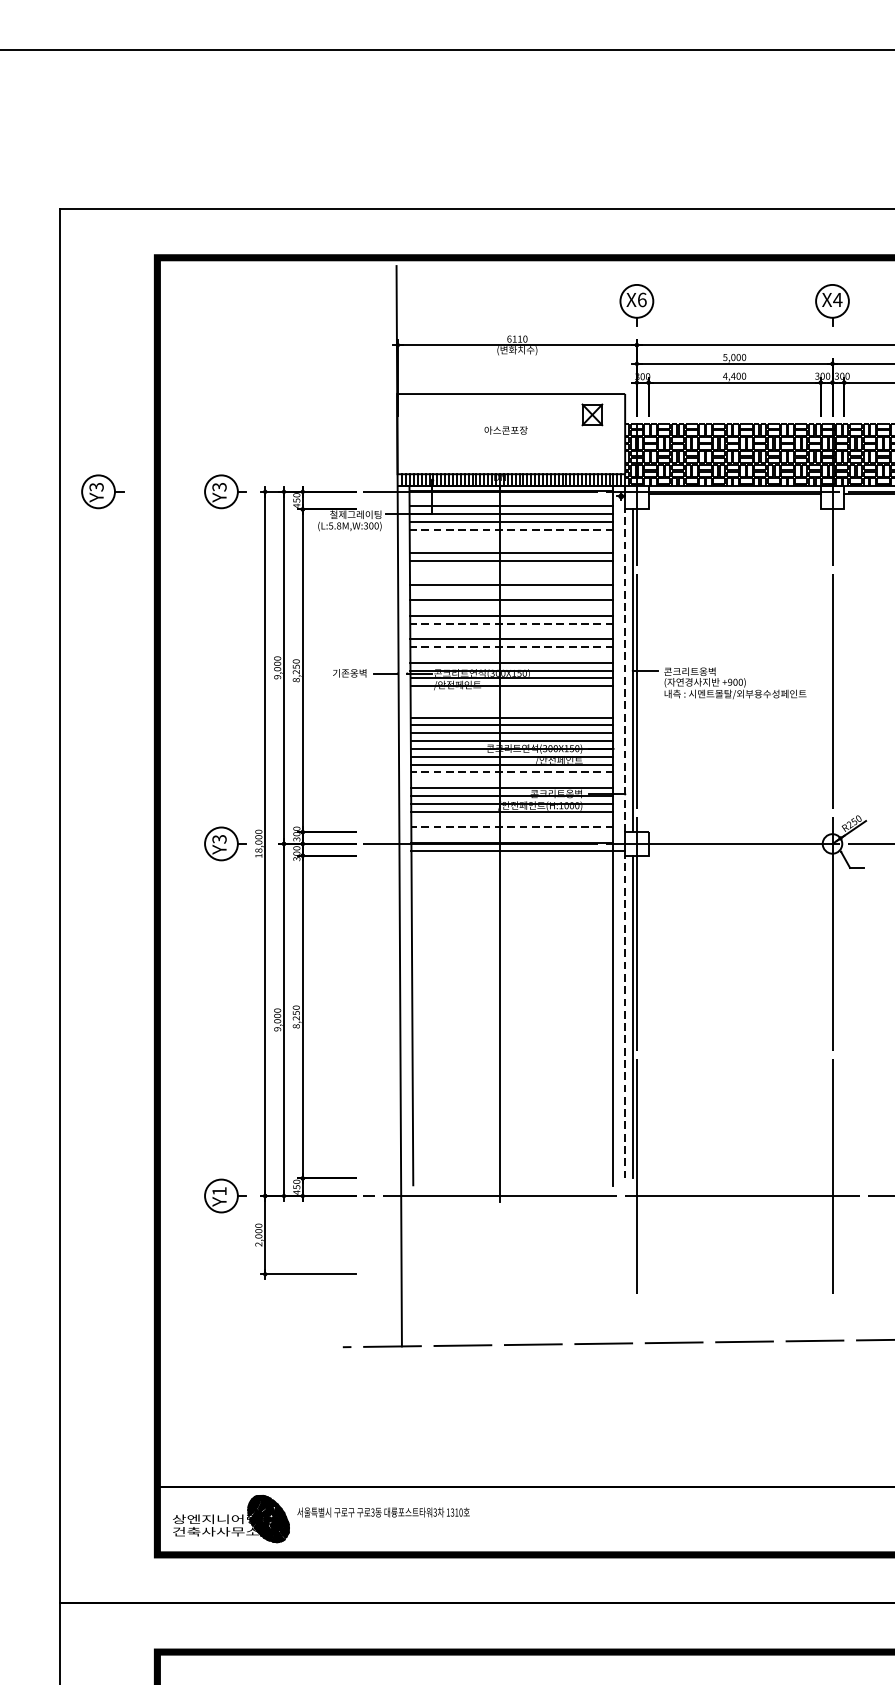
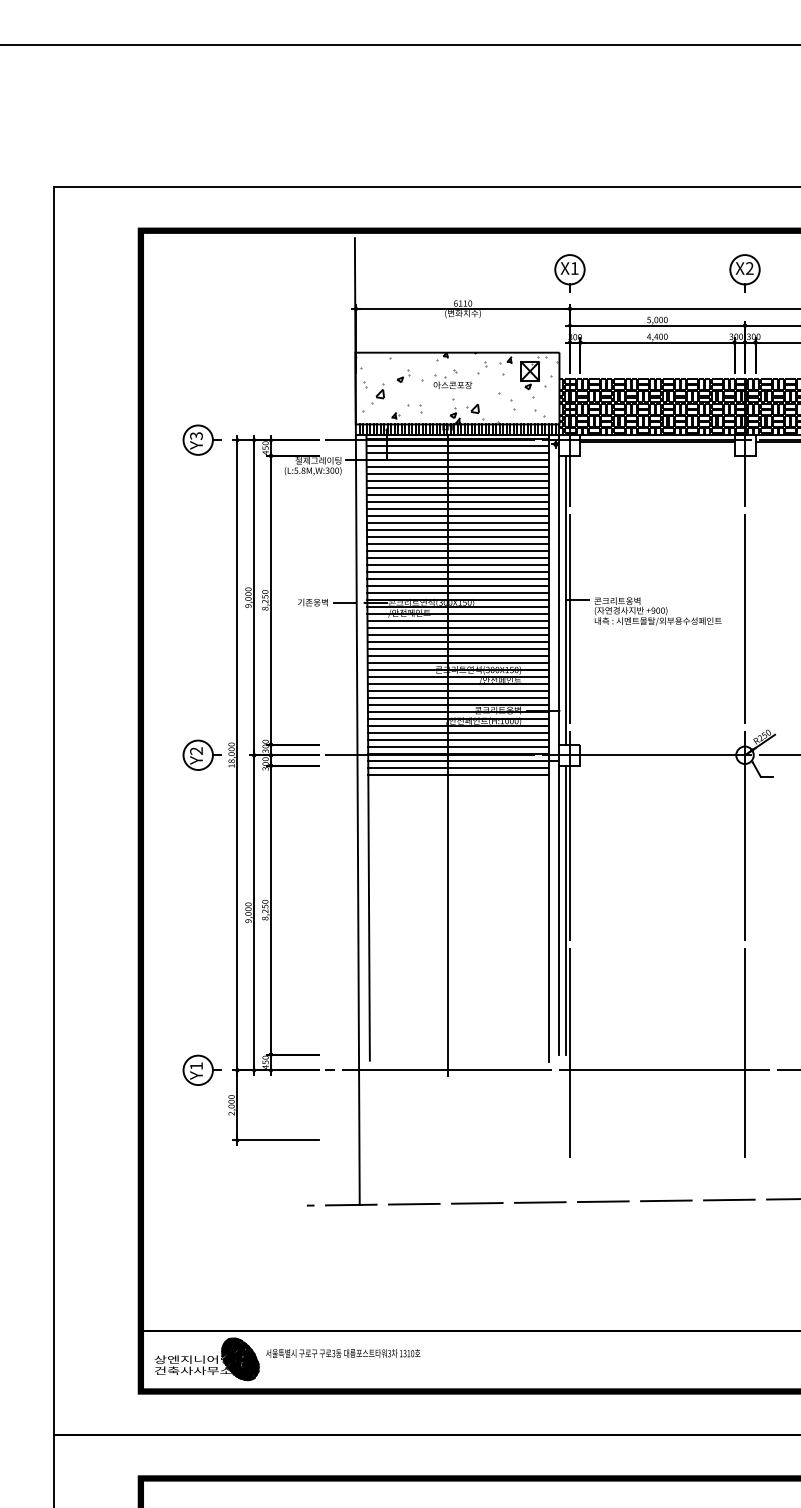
text: (641, 299) -> (574, 268), X6 -> X1
text: (837, 299) -> (749, 268), X4 -> X2
hatch: (510, 434) -> (456, 388), added
part: (102, 491) -> (91, 439), removed
line: (511, 498) -> (457, 446), added
line: (511, 530) -> (457, 474), dashed -> solid
line: (511, 537) -> (457, 481), added
line: (511, 545) -> (457, 488), added
line: (511, 569) -> (457, 509), added
line: (511, 577) -> (457, 516), added
line: (511, 592) -> (457, 530), added
line: (511, 608) -> (457, 544), added
line: (512, 624) -> (458, 558), dashed -> solid
line: (511, 631) -> (457, 565), added
line: (512, 647) -> (458, 579), dashed -> solid
line: (511, 655) -> (457, 586), added
line: (625, 669) -> (559, 599), dashed -> solid
line: (511, 694) -> (457, 621), added
line: (511, 702) -> (457, 628), added
line: (511, 710) -> (457, 635), added
line: (512, 772) -> (458, 691), dashed -> solid
line: (511, 780) -> (457, 698), added
line: (512, 819) -> (458, 733), added
line: (512, 827) -> (458, 740), dashed -> solid
line: (512, 835) -> (458, 747), added
text: (219, 839) -> (196, 751), Y3 -> Y2
line: (512, 858) -> (458, 768), added
line: (512, 866) -> (458, 775), added
line: (625, 1016) -> (559, 909), dashed -> solid

